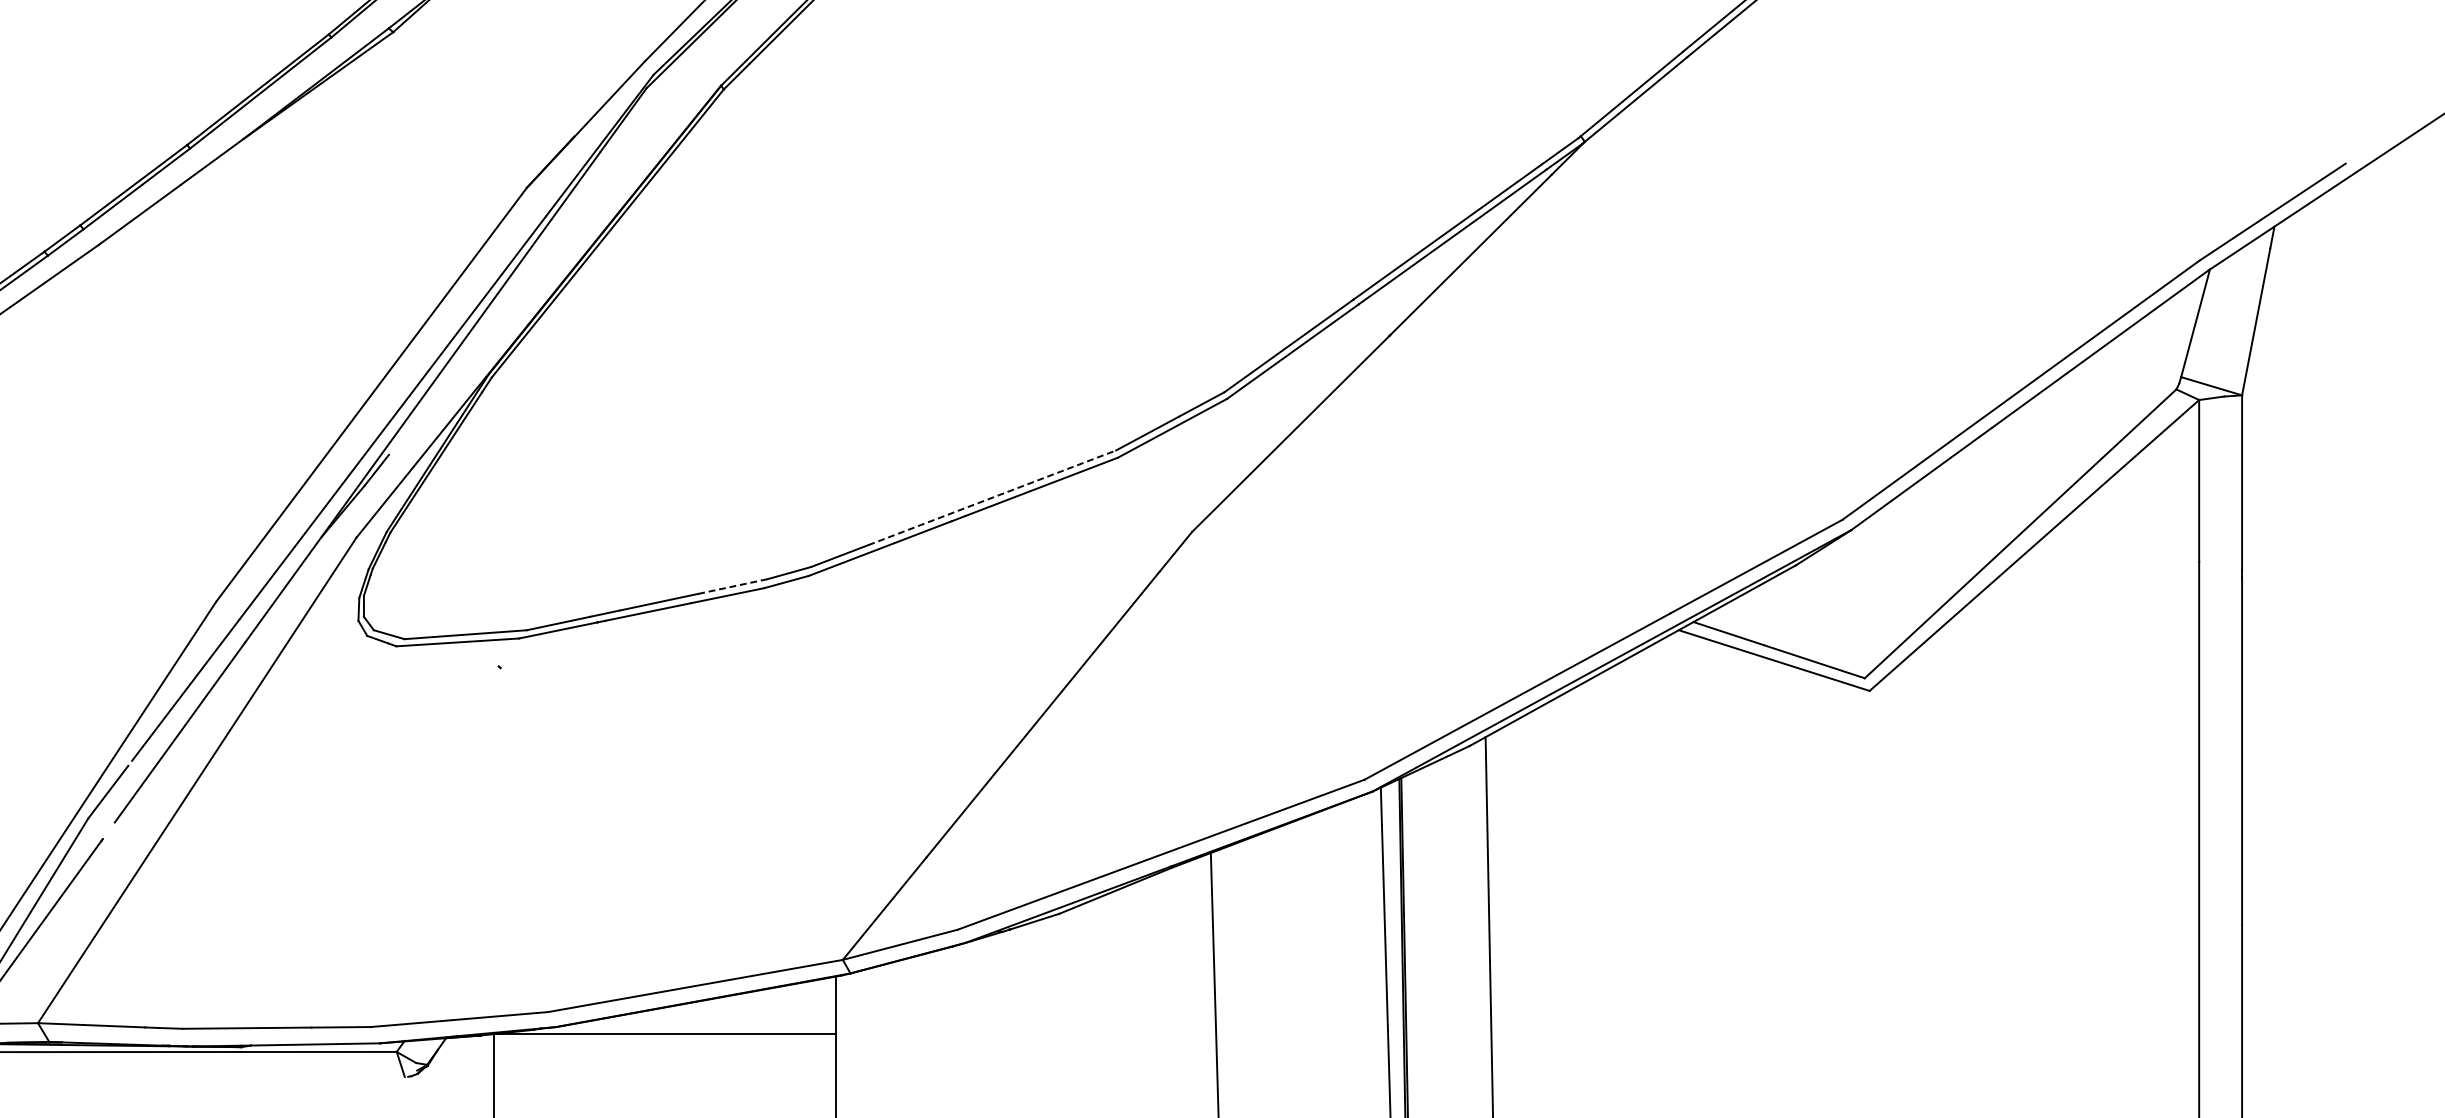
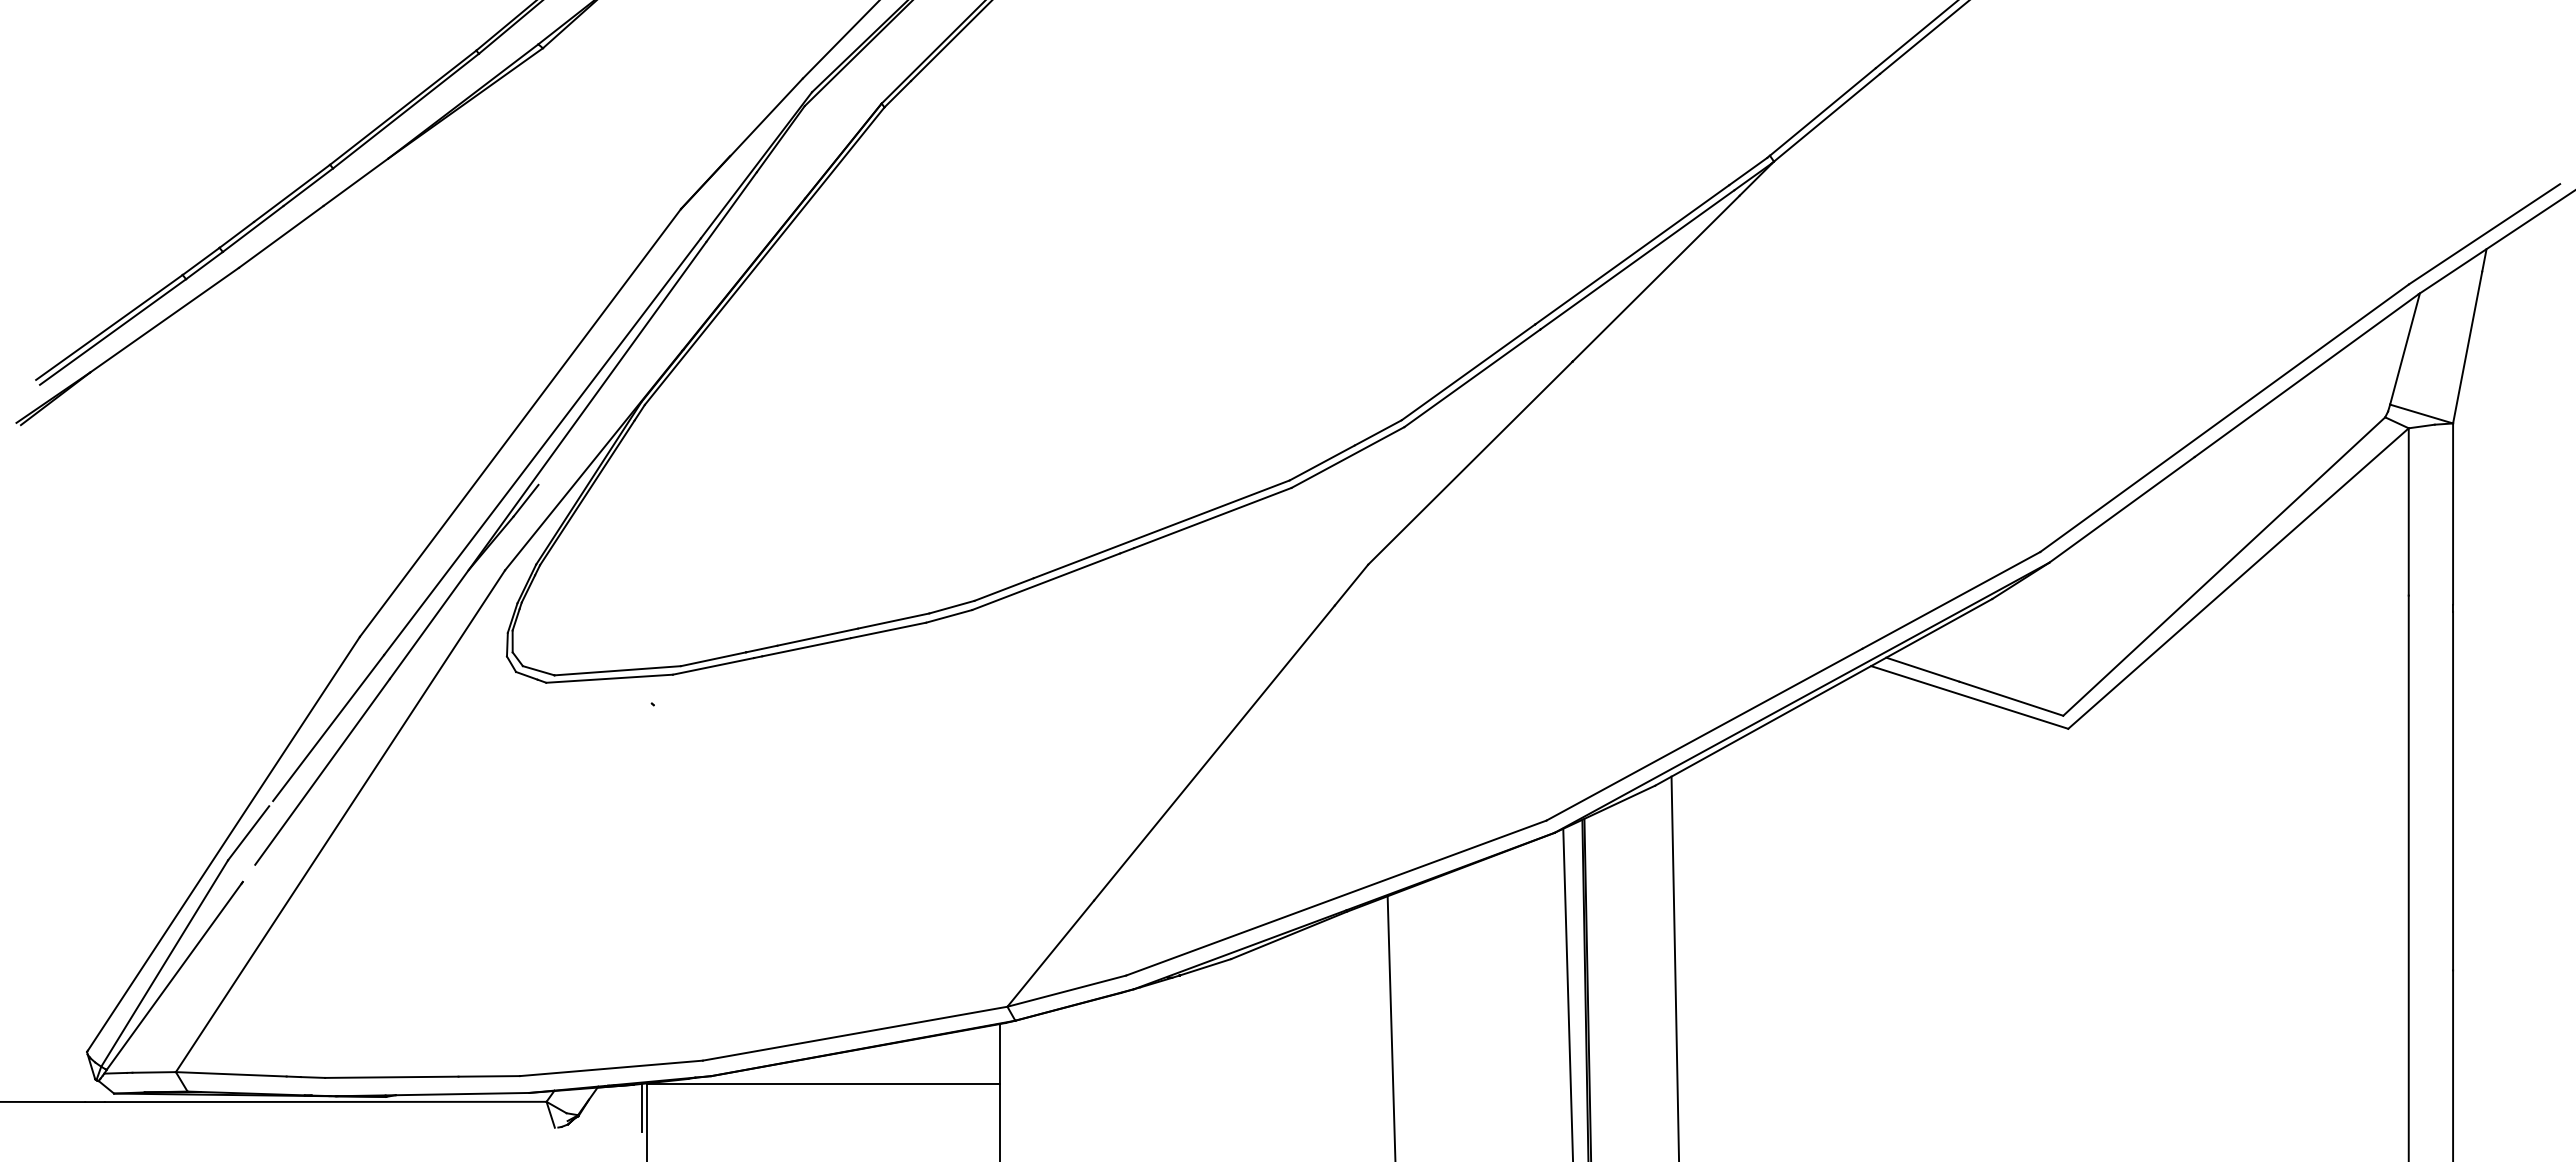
line: (992, 497) -> (1162, 529), dashed -> solid
line: (733, 586) -> (894, 620), dashed -> solid
line: (489, 1057) -> (642, 1107), added

